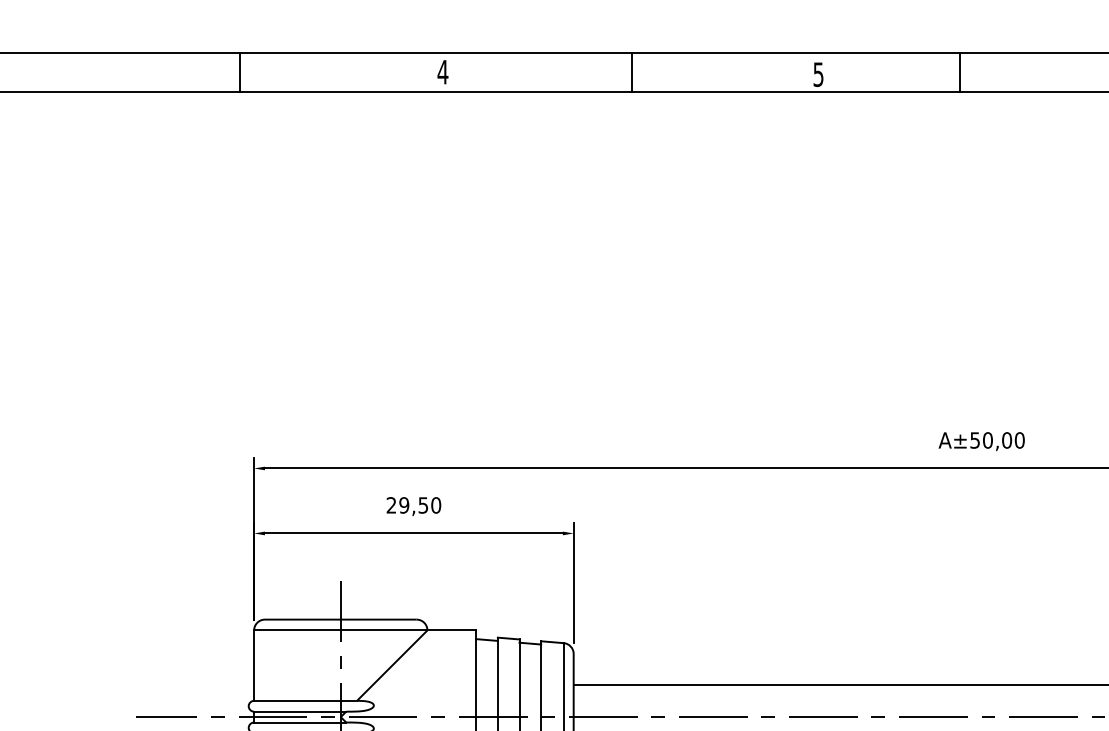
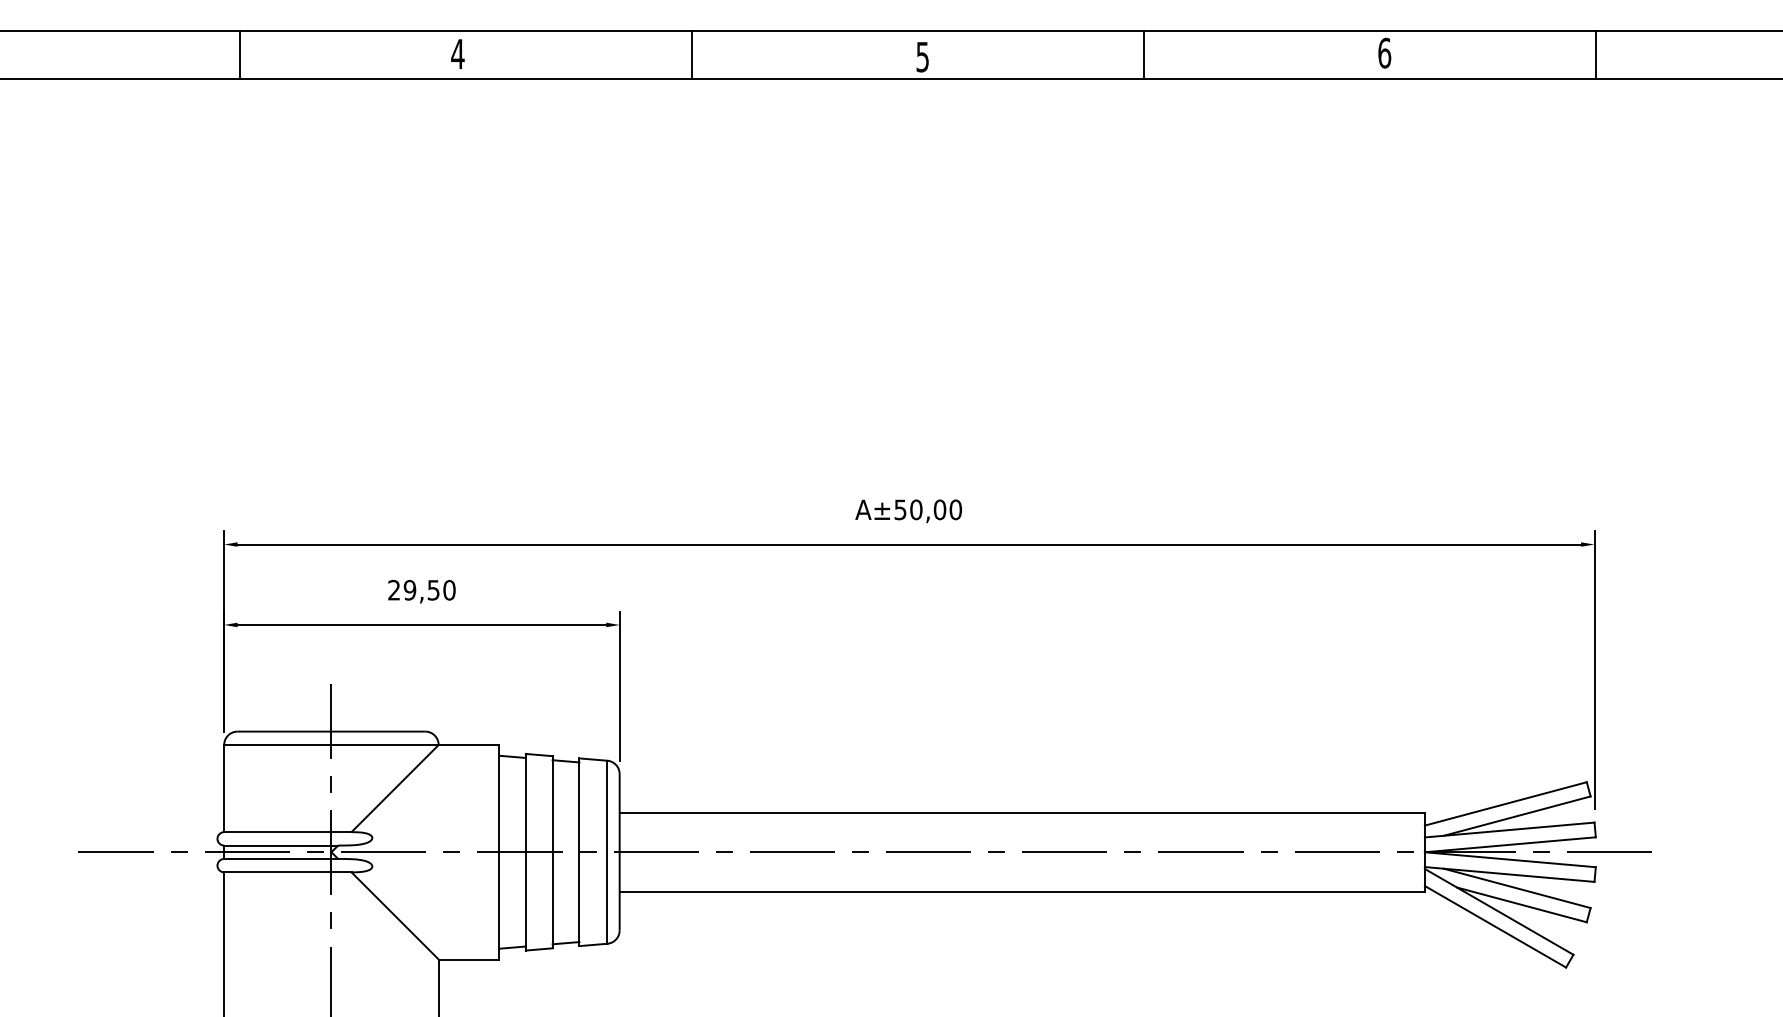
line: (240, 72) -> (240, 54), moved
line: (960, 72) -> (1144, 54), moved
text: (981, 440) -> (908, 510), moved

